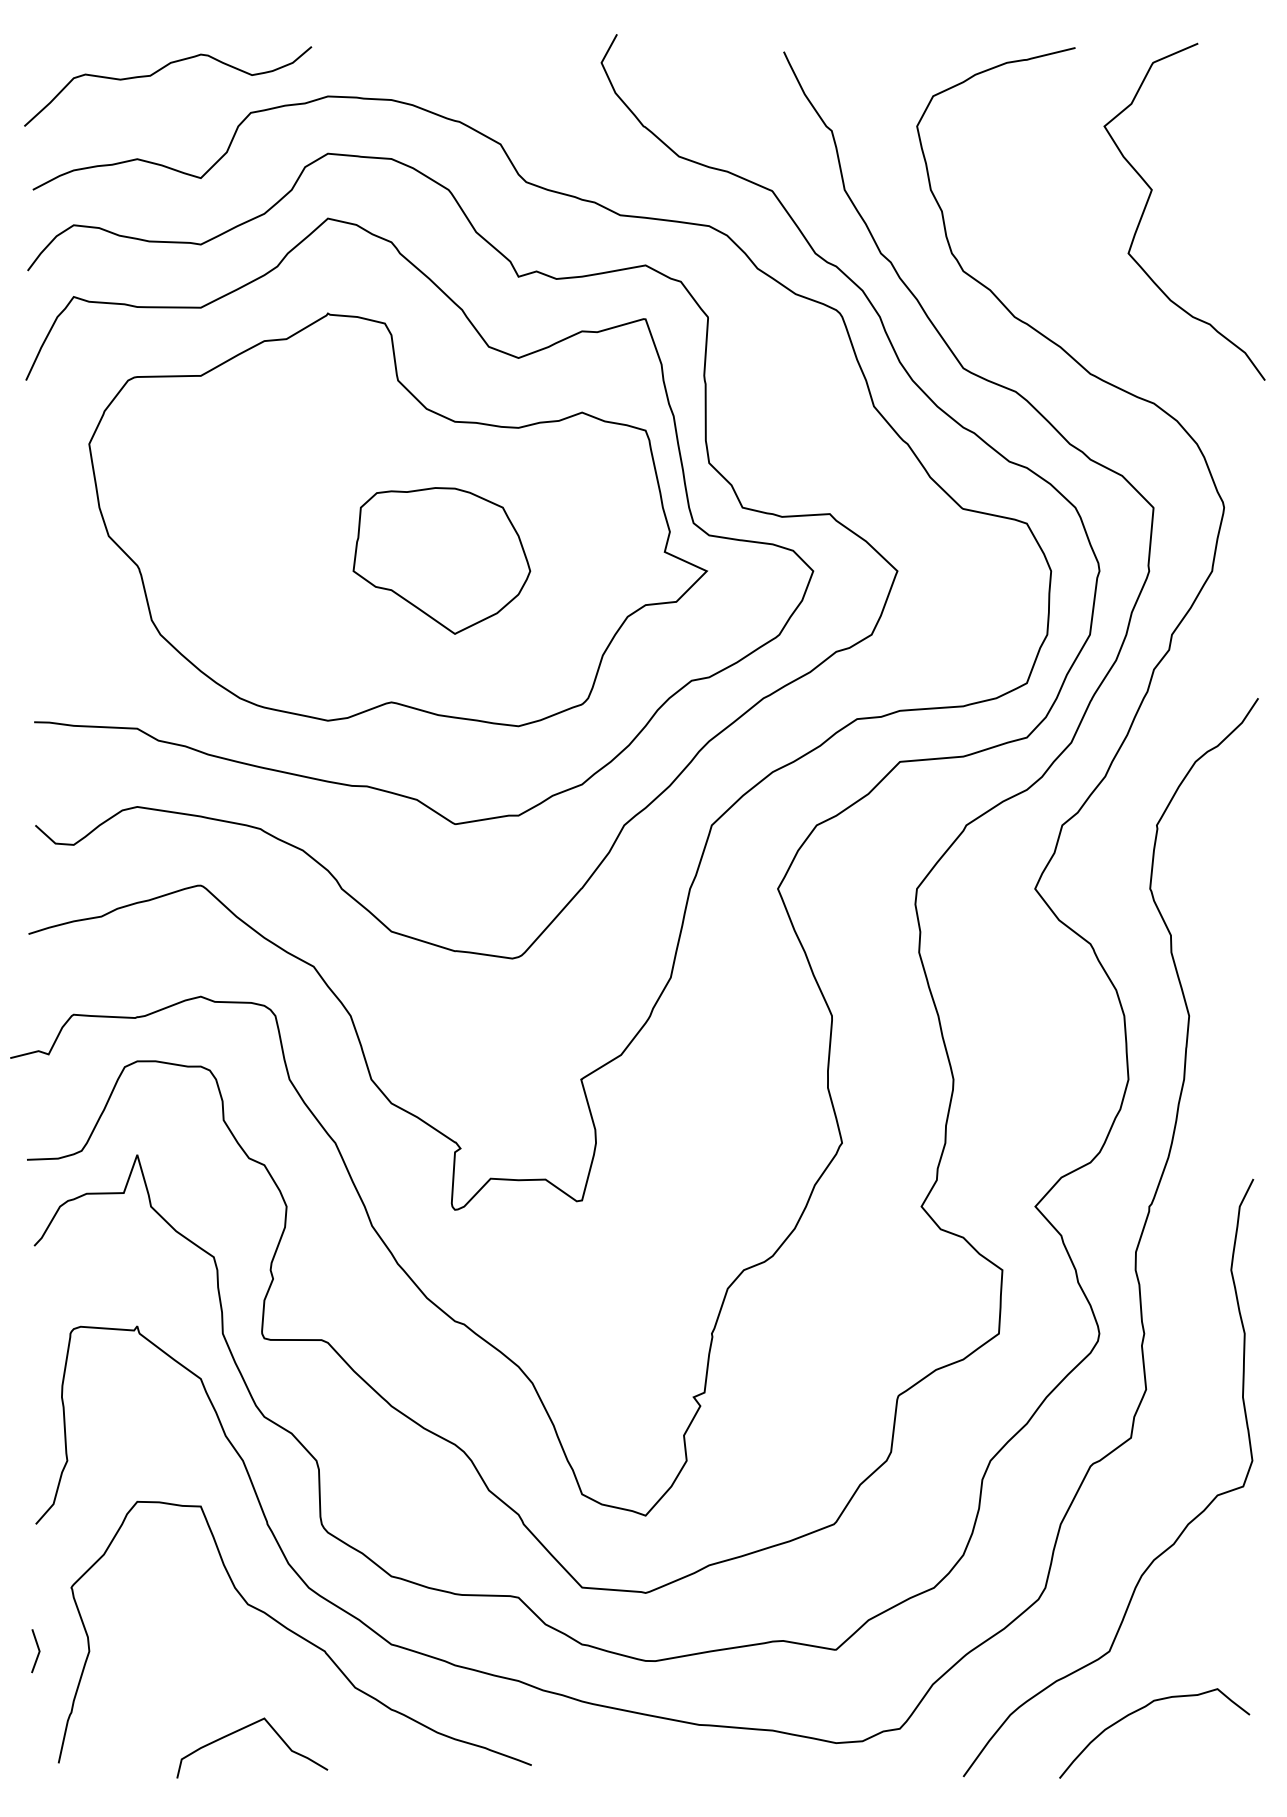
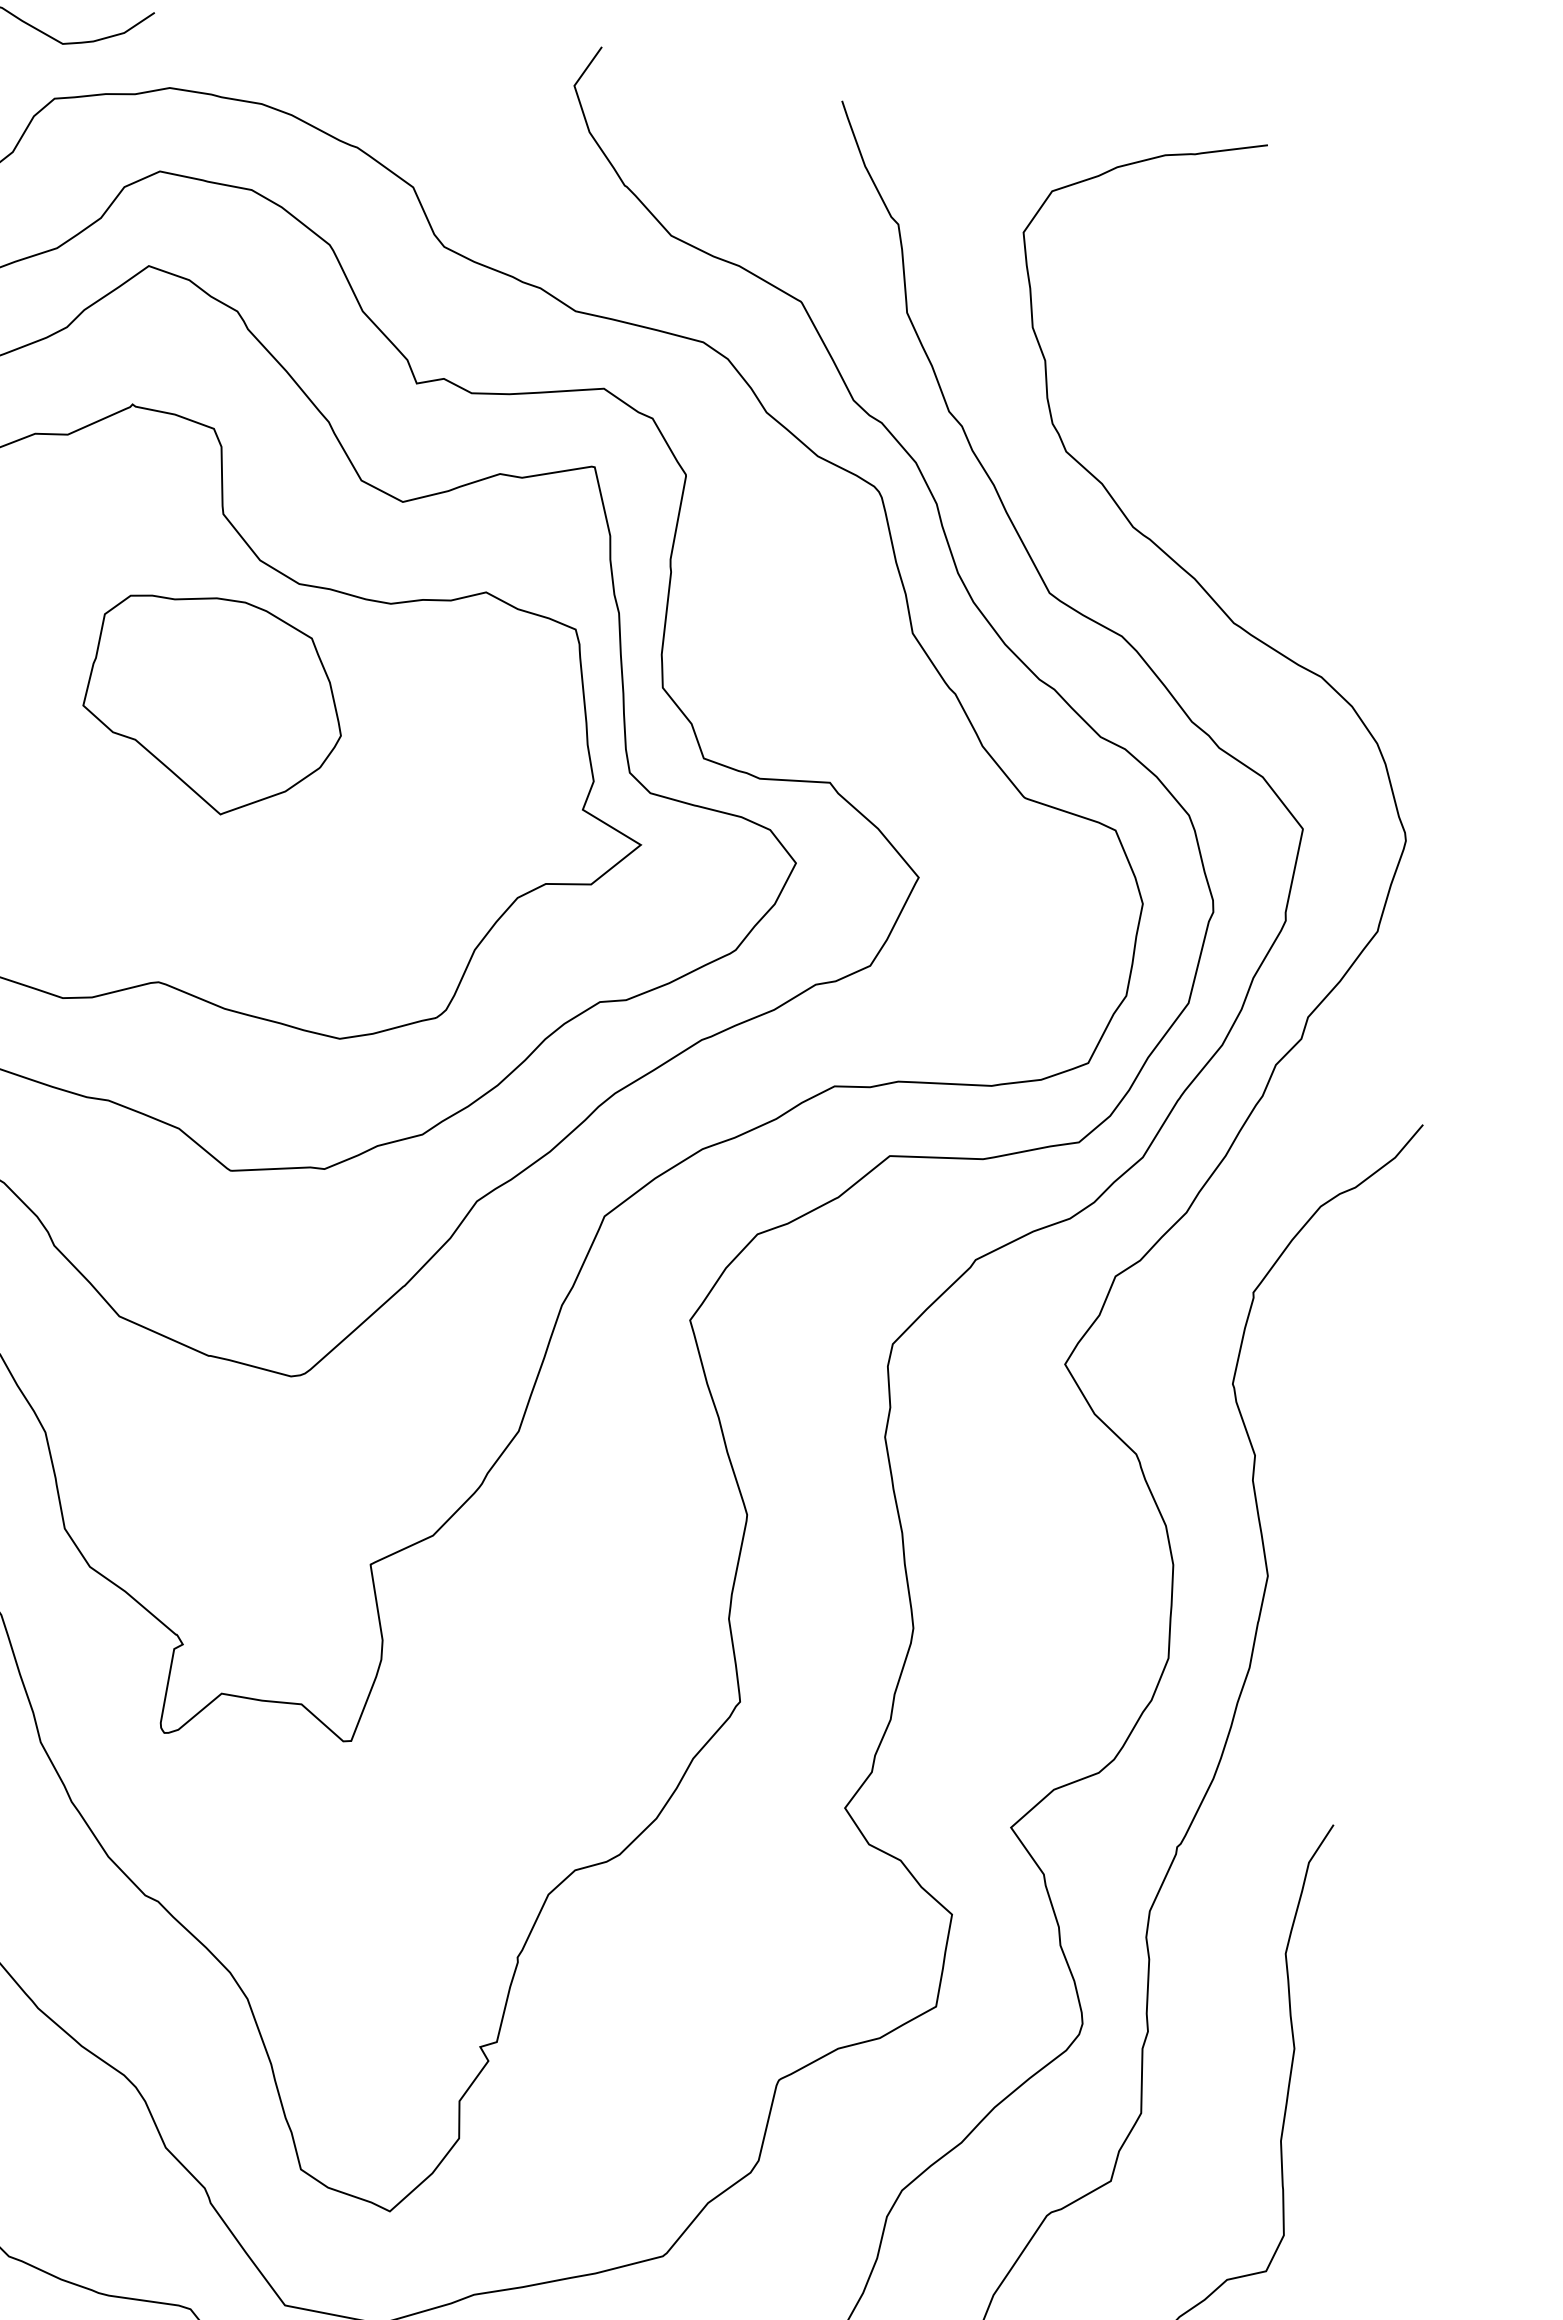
curve: (1149, 199) -> (1349, 378), removed
part: (441, 560) -> (213, 705), moved

